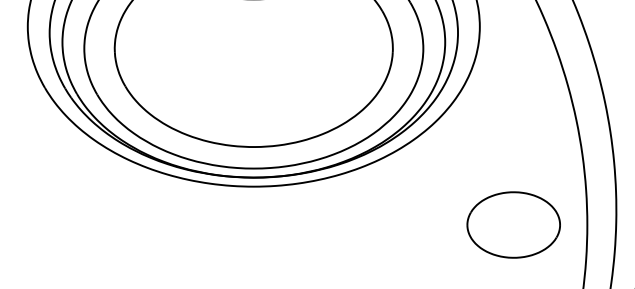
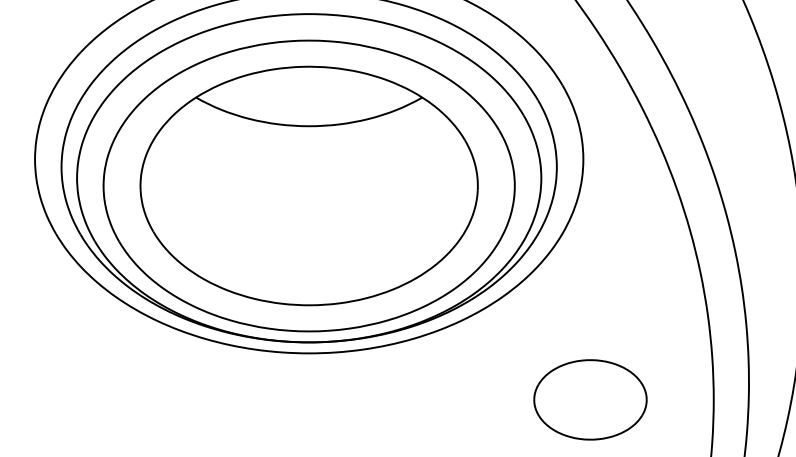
part: (513, 224) -> (590, 399), moved

